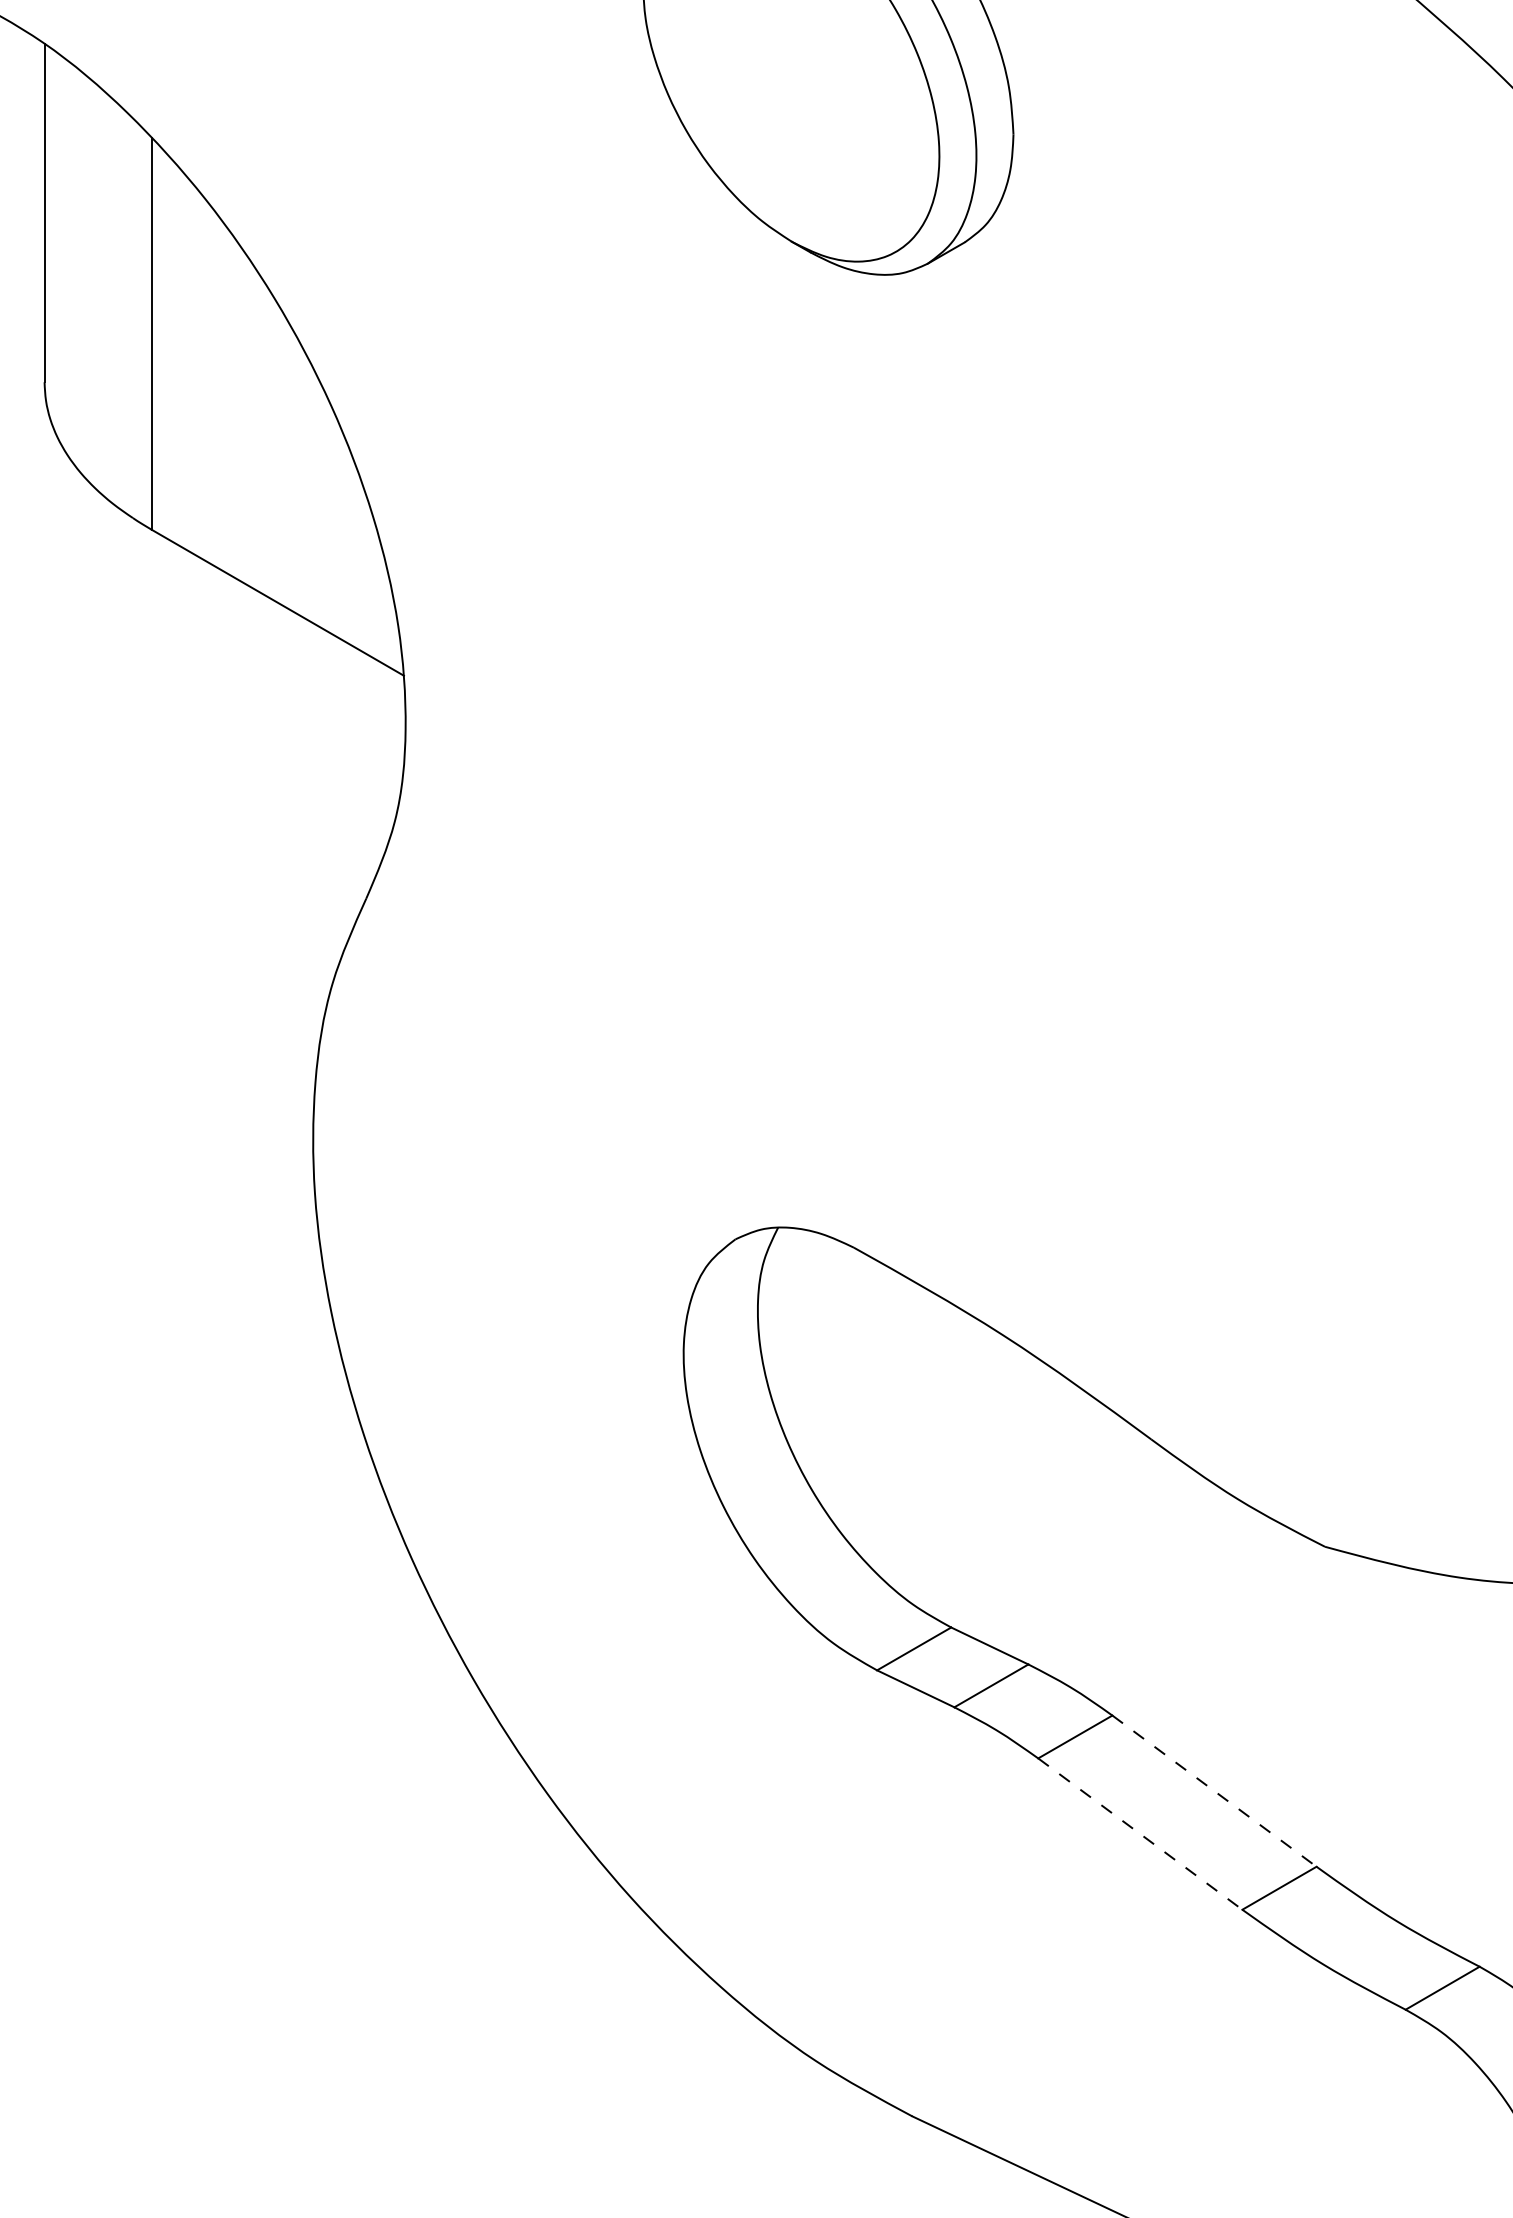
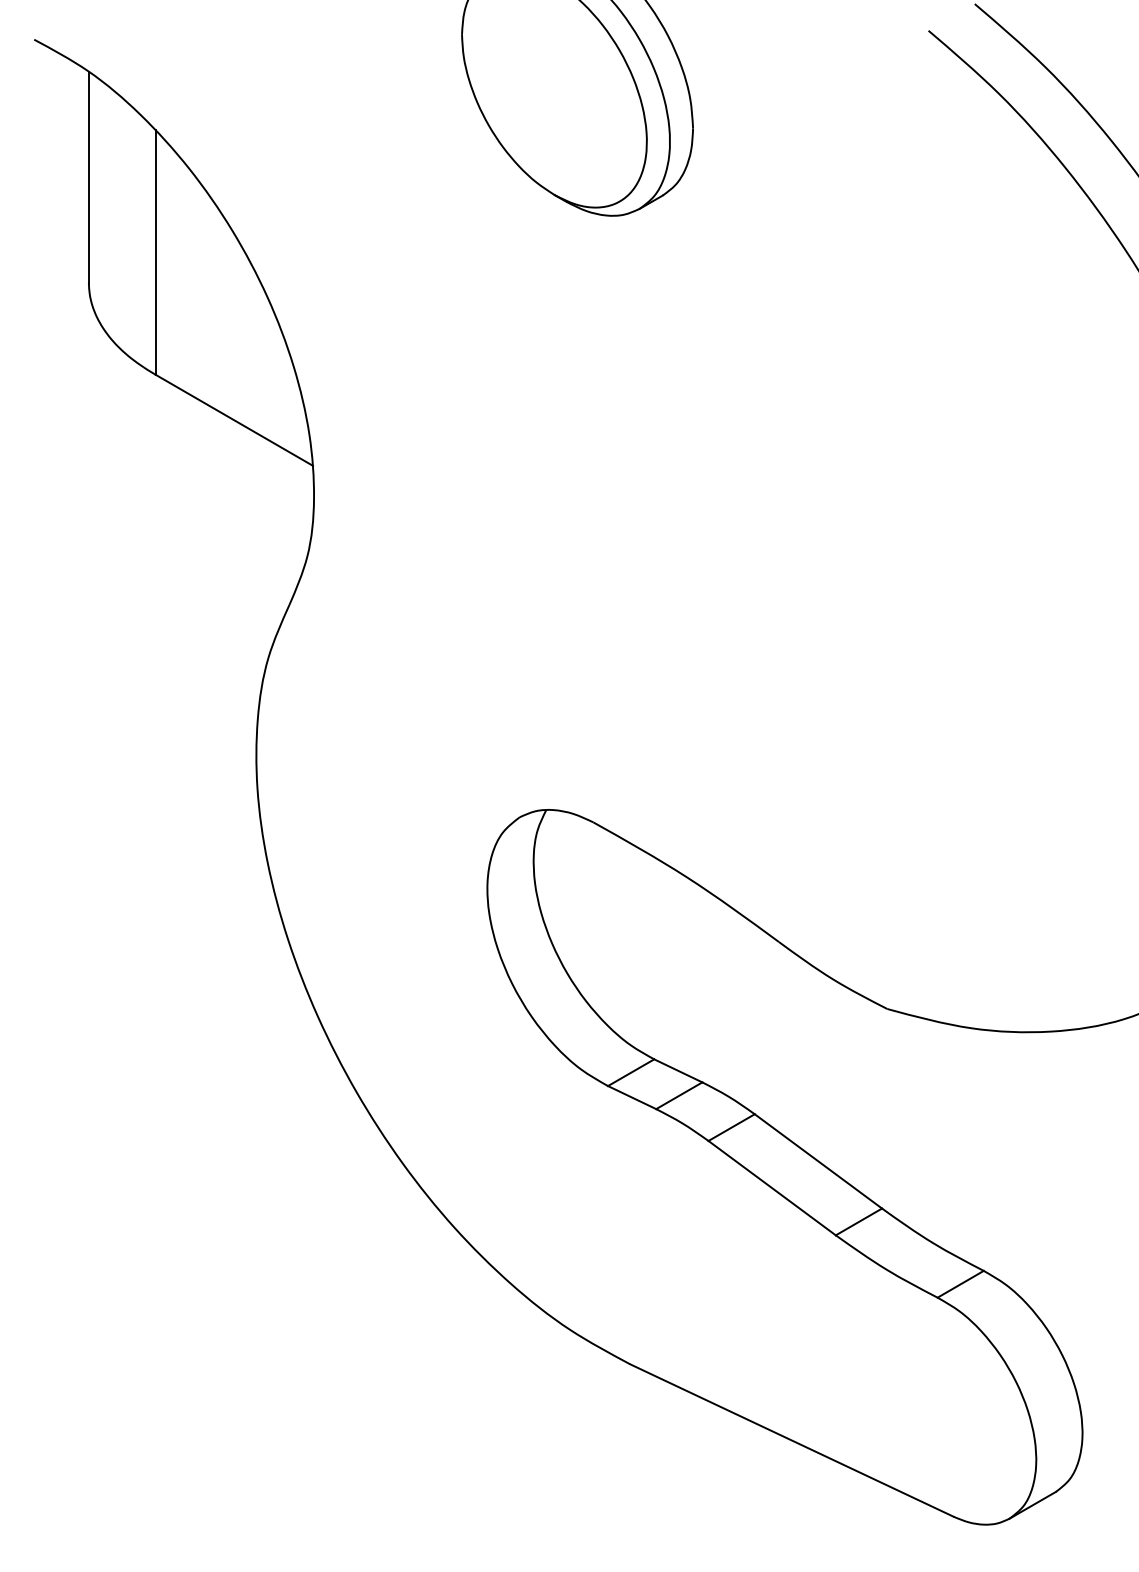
line: (1214, 1791) -> (818, 1161), dashed -> solid
line: (1140, 1834) -> (772, 1188), dashed -> solid

